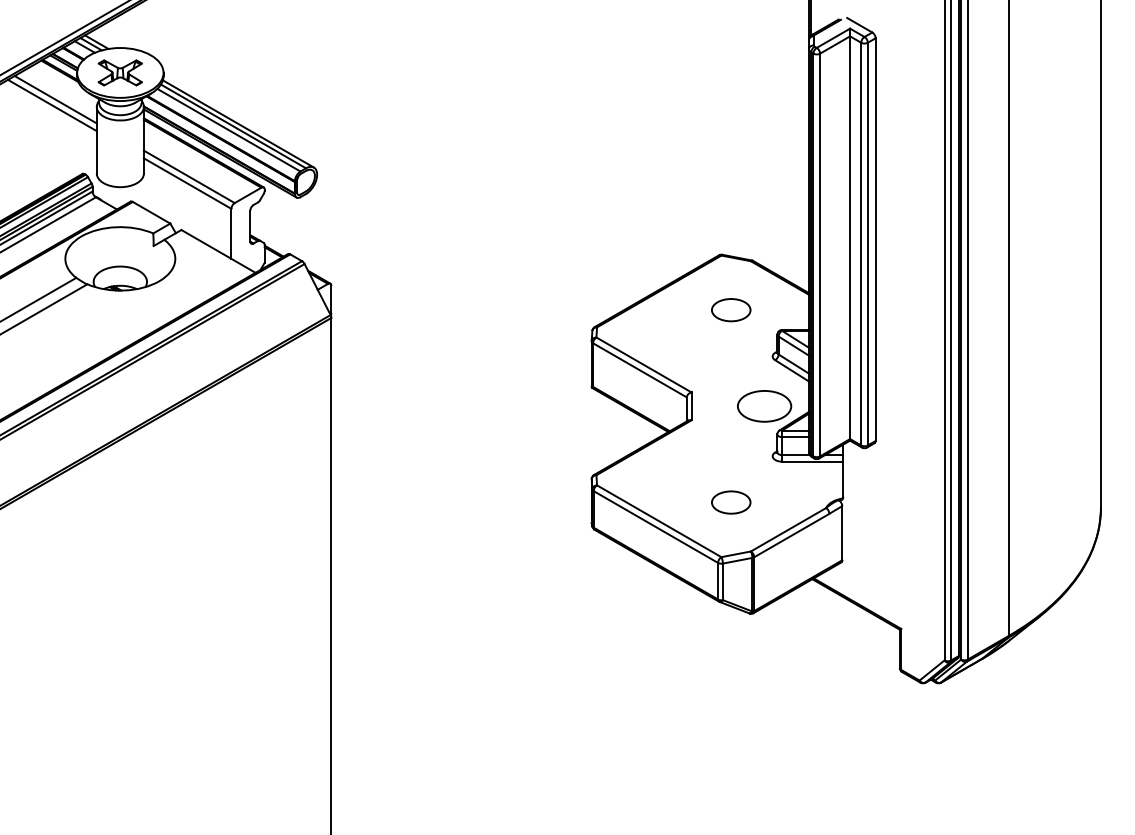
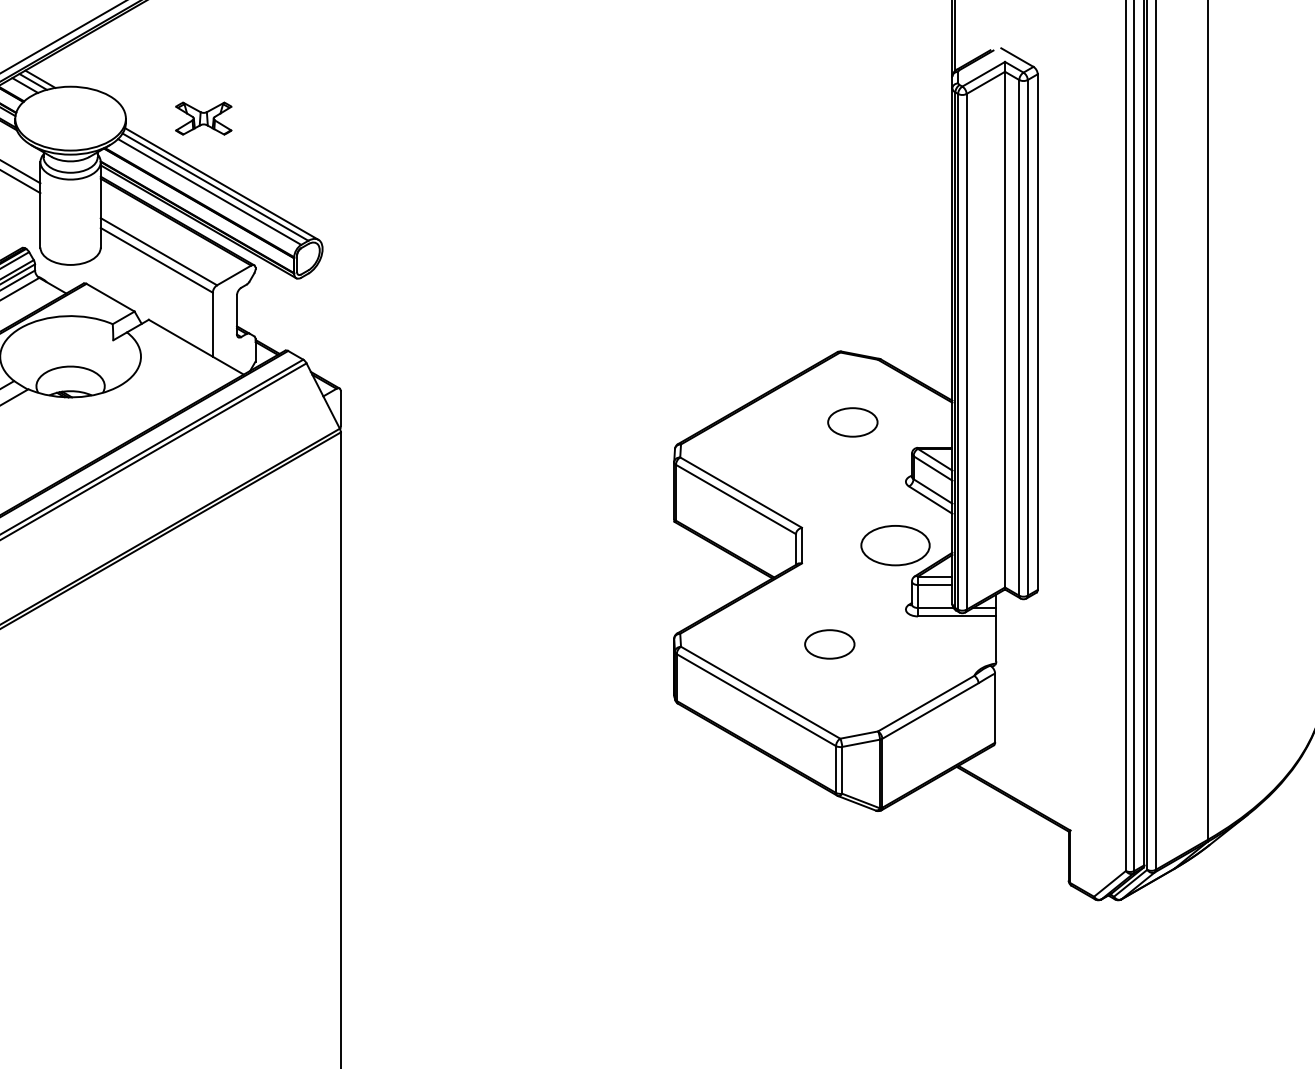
part: (119, 72) -> (202, 118), moved
part: (731, 502) -> (830, 644), moved

